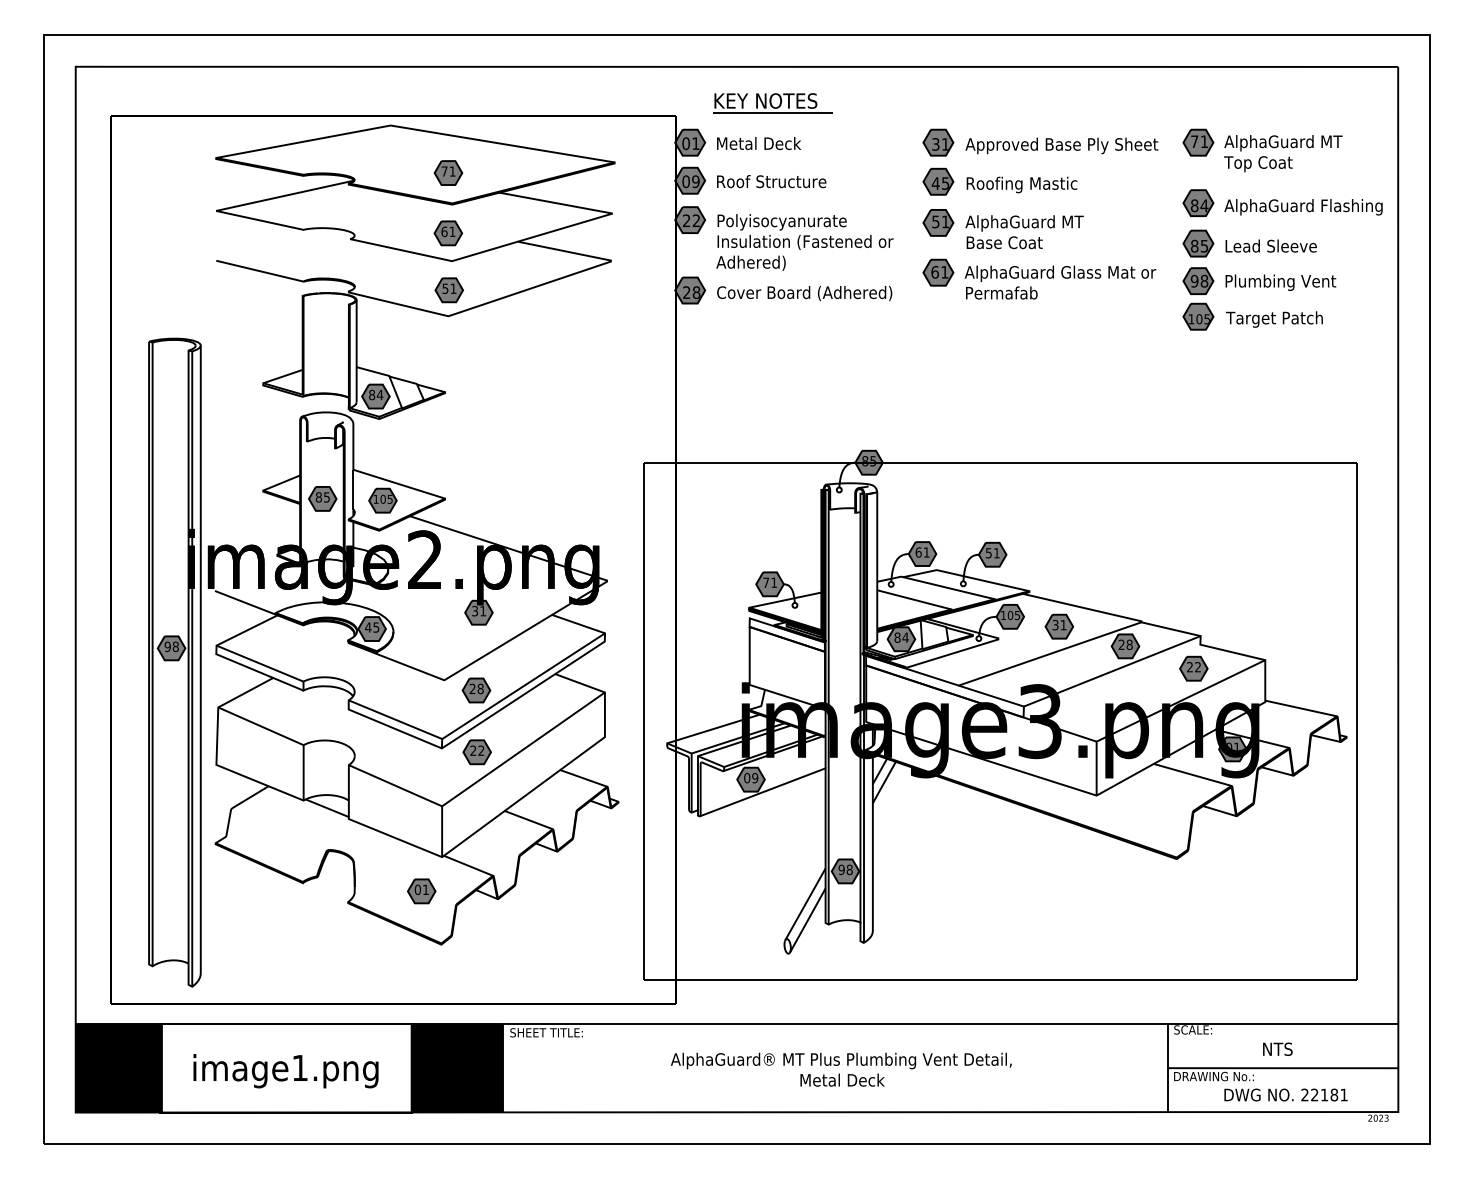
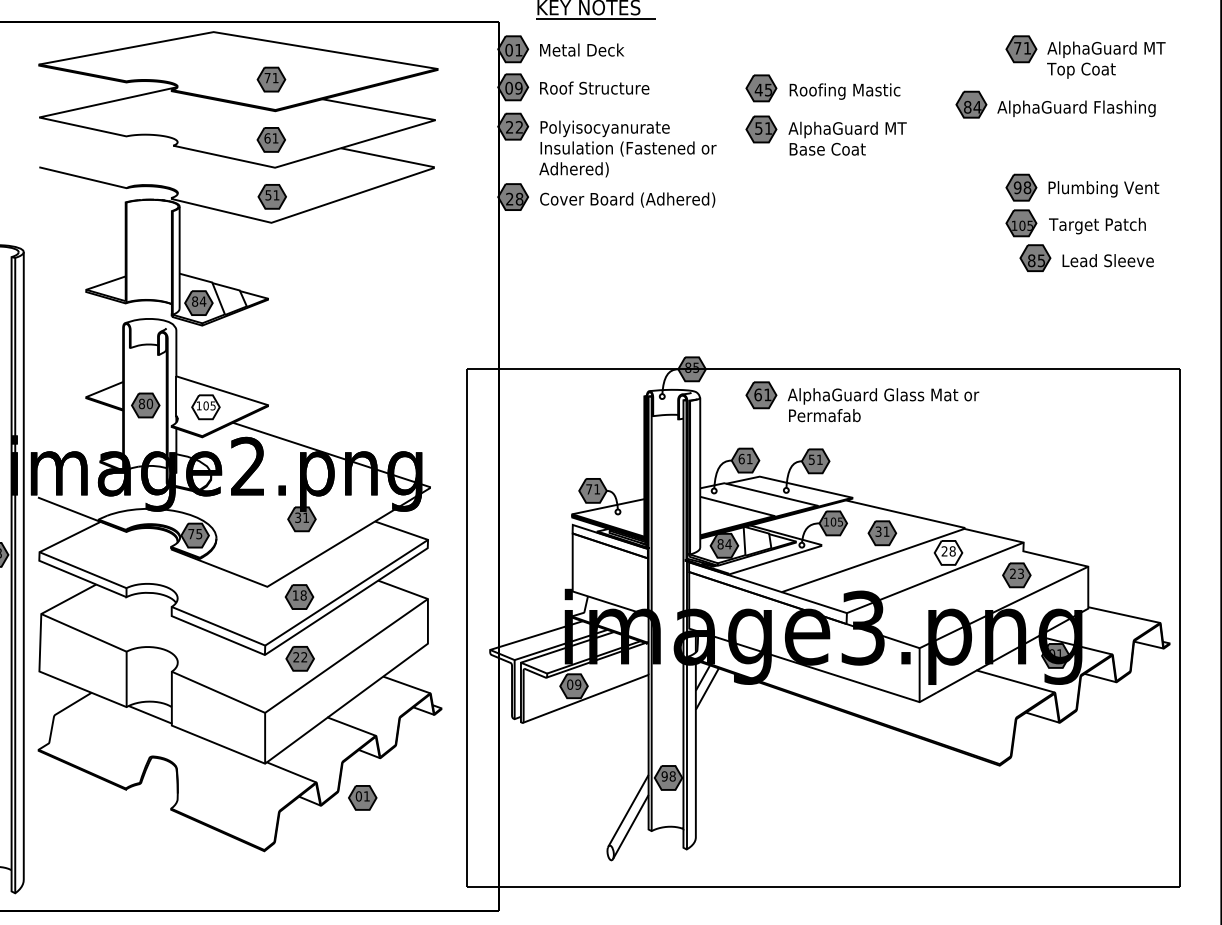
part: (1040, 142) -> (863, 49), removed
part: (1282, 202) -> (1055, 104), moved
part: (1249, 243) -> (1086, 258), moved
part: (1039, 278) -> (862, 401), moved
text: (326, 497) -> (149, 404), 85 -> 80
fill: (382, 500) -> (205, 407), removed
text: (368, 627) -> (191, 534), 45 -> 75
fill: (1125, 646) -> (948, 553), removed
text: (1197, 667) -> (1020, 574), 22 -> 23
text: (472, 688) -> (295, 595), 28 -> 18
part: (421, 891) -> (362, 798), moved

